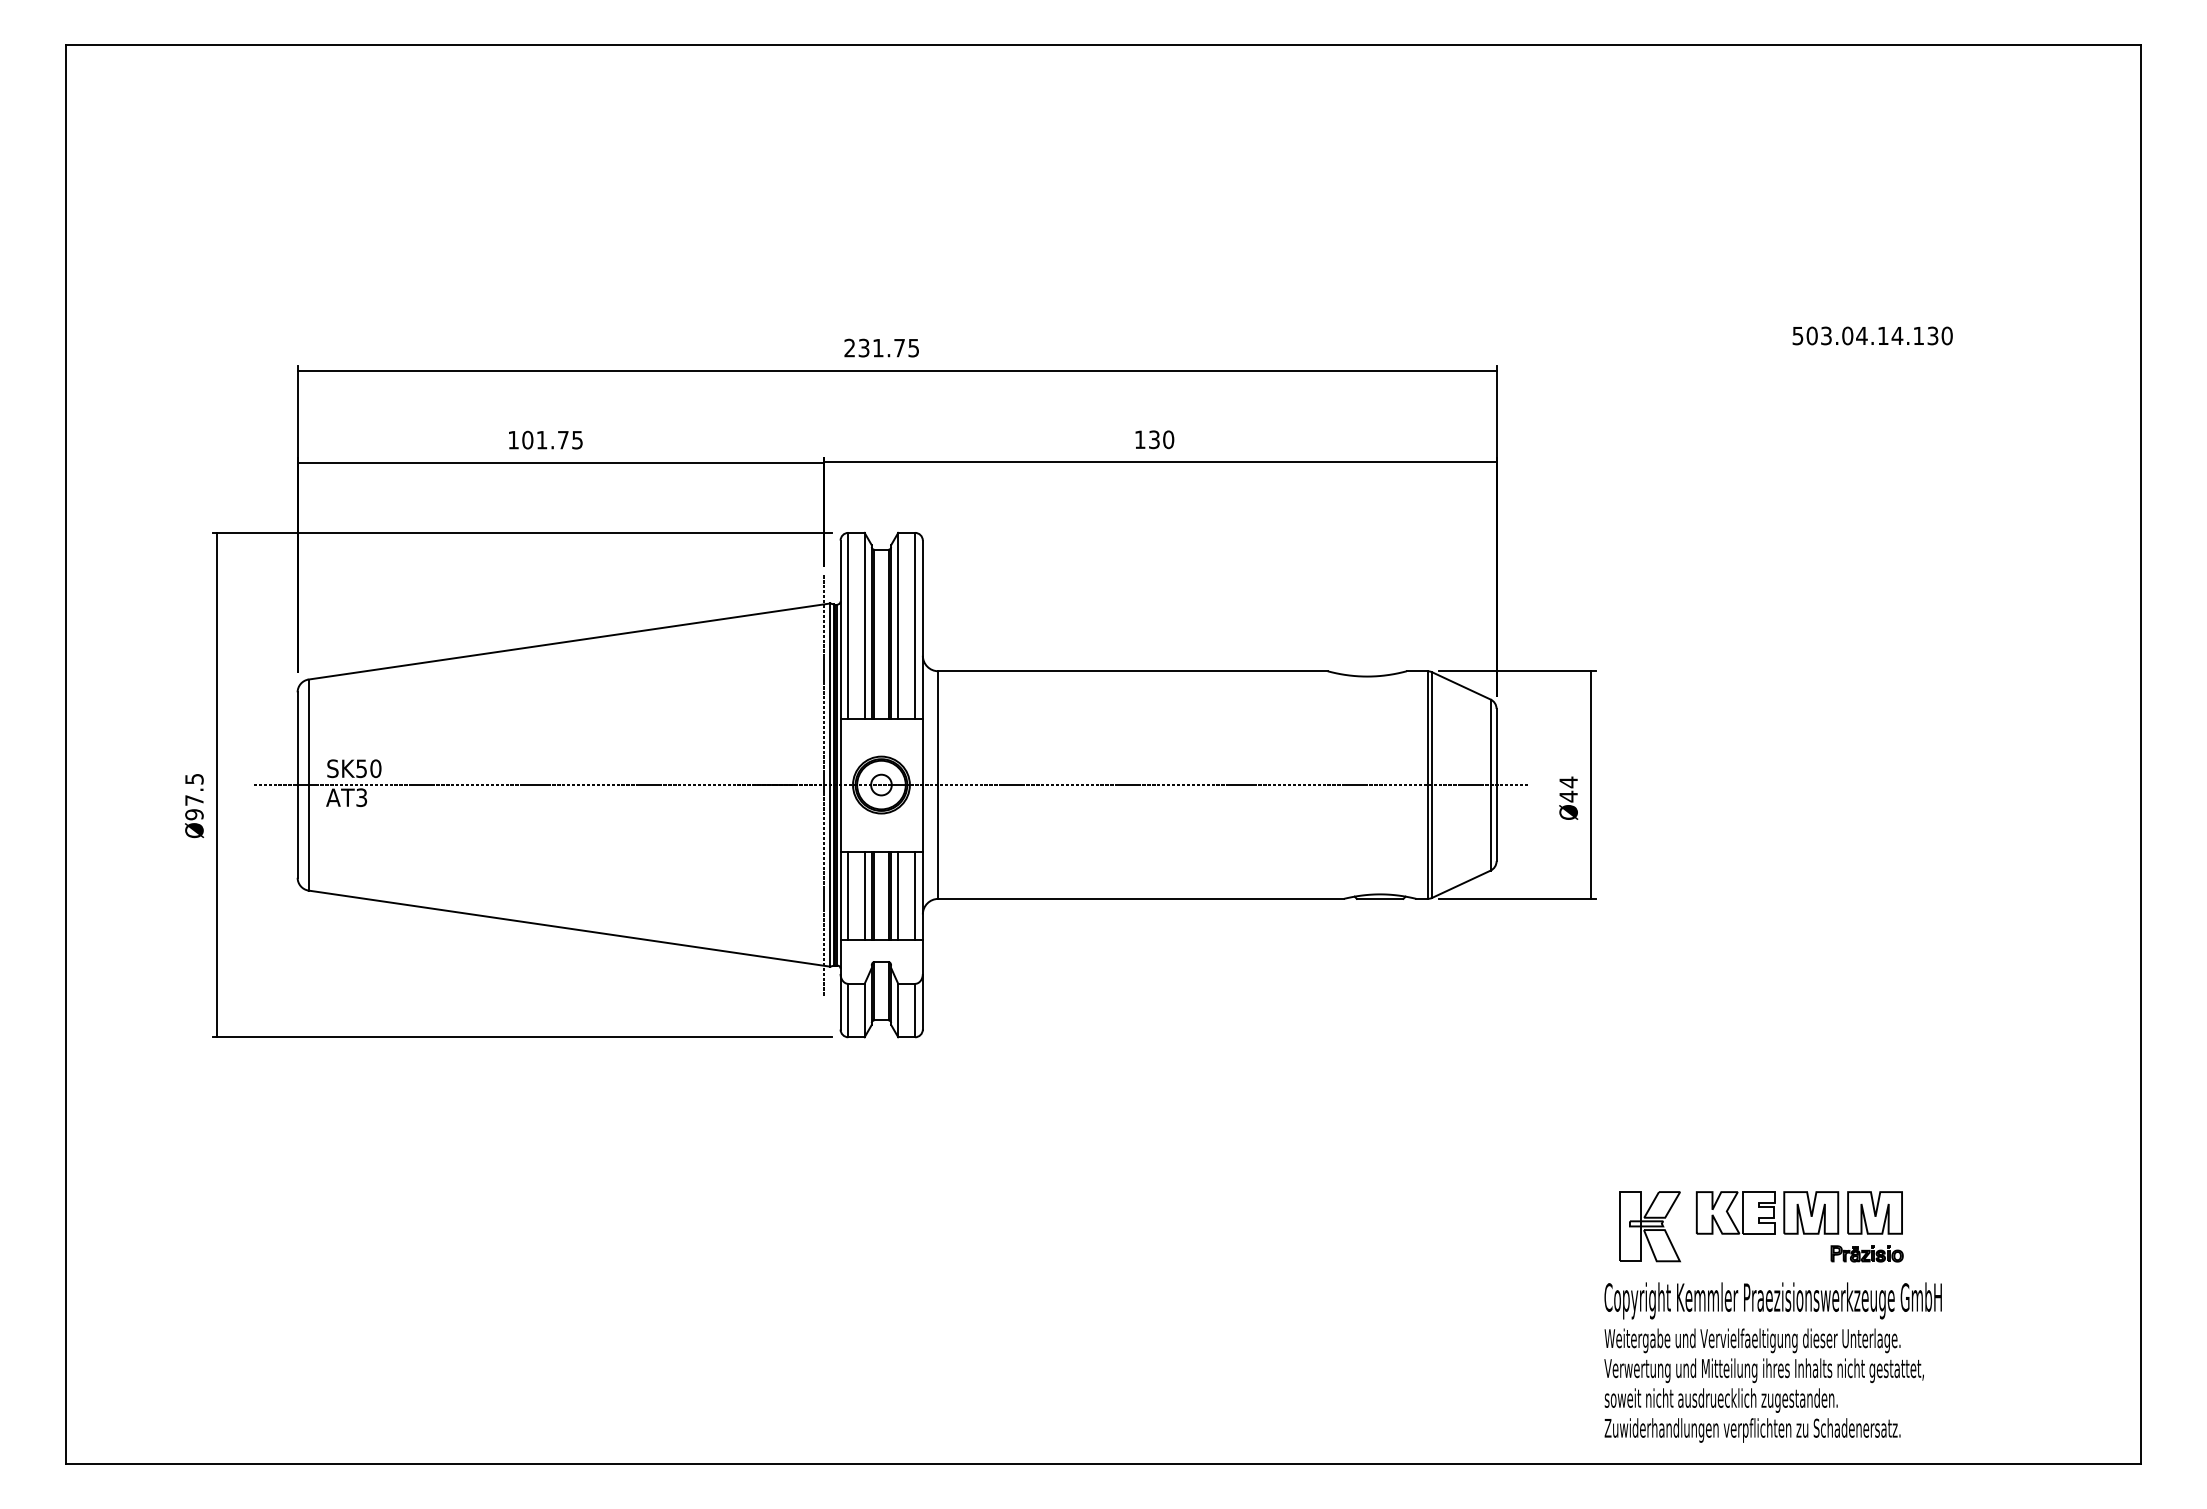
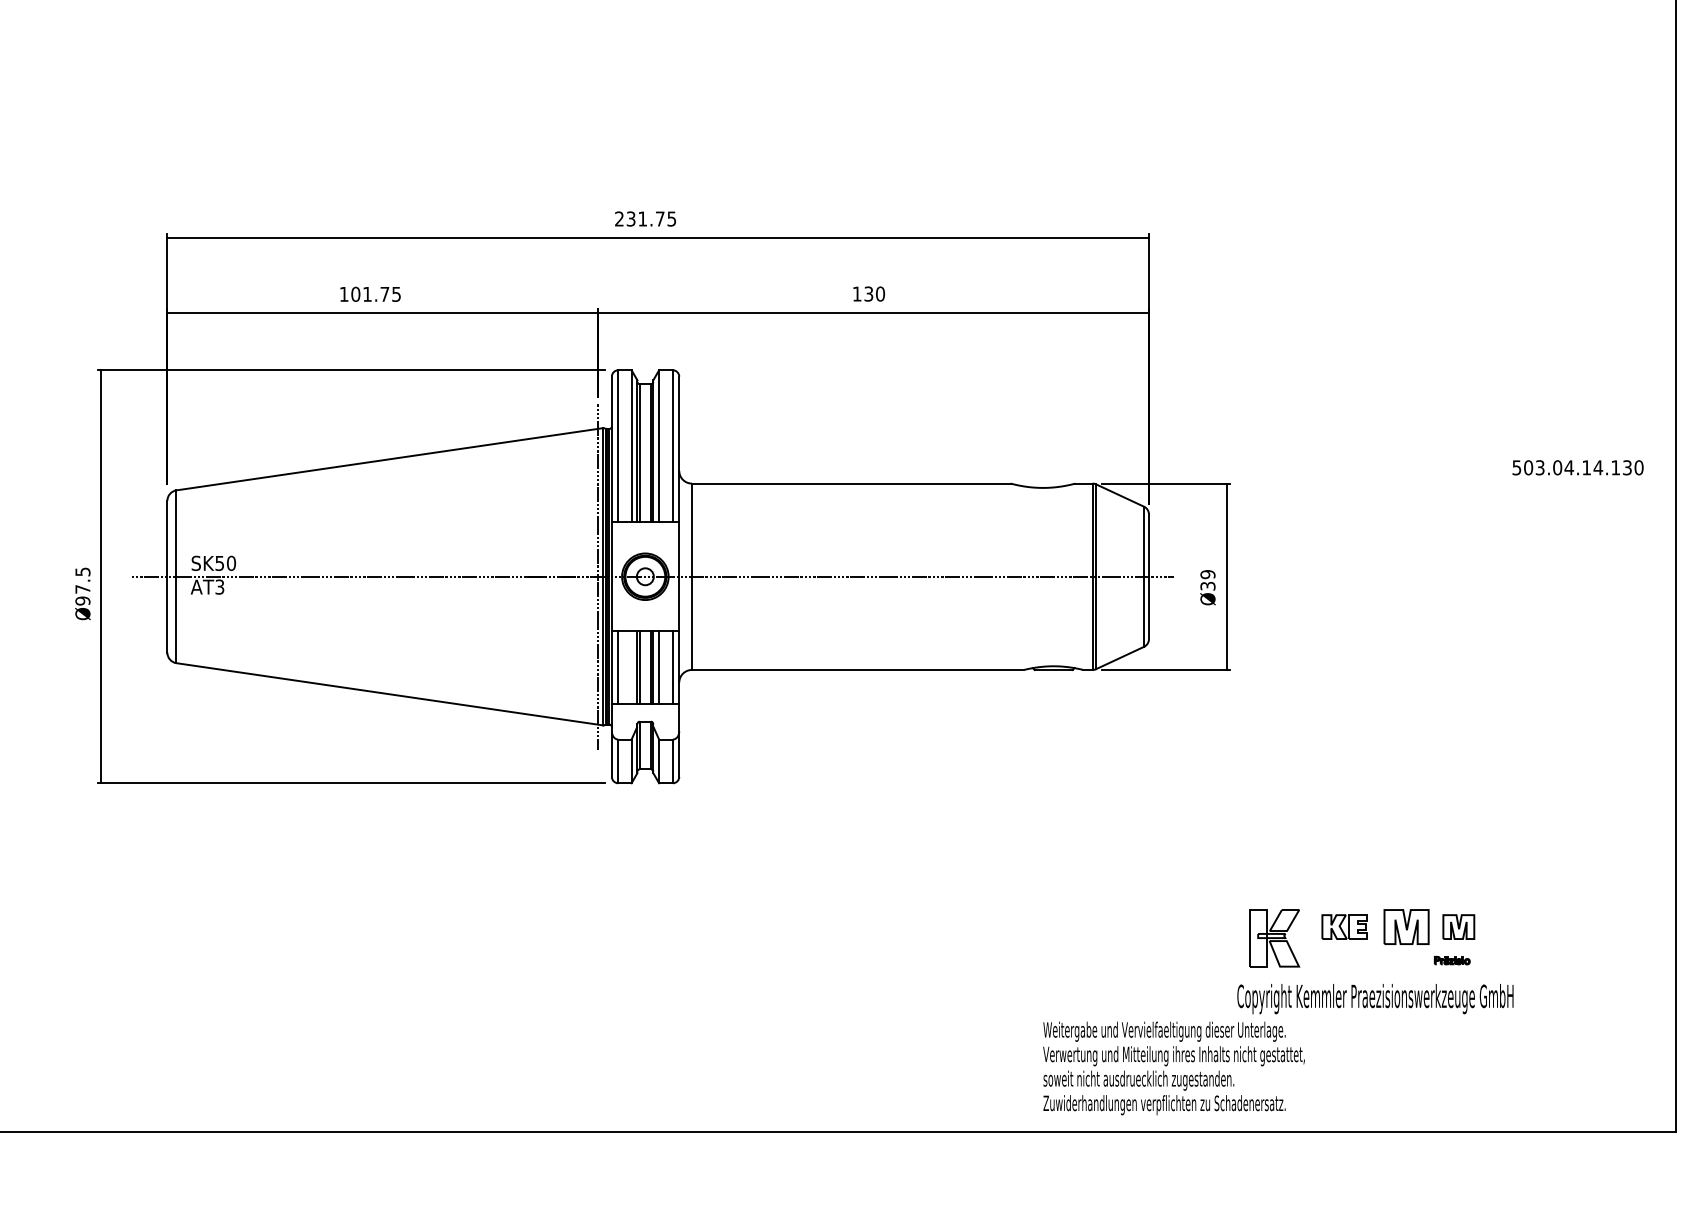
text: (1872, 335) -> (1577, 467), moved
text: (1568, 789) -> (1207, 580), Ø44 -> Ø39
line: (864, 895) -> (631, 667), removed
part: (1735, 1212) -> (1344, 926), size x0.7
part: (1874, 1212) -> (1458, 926), size x0.7
part: (1866, 1253) -> (1451, 960), size x0.6
text: (1763, 1385) -> (1173, 1068), moved

